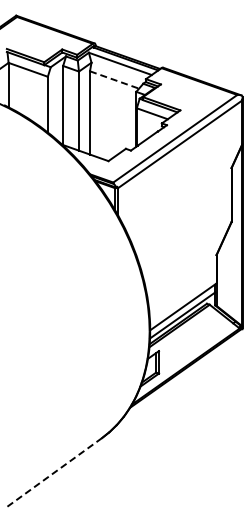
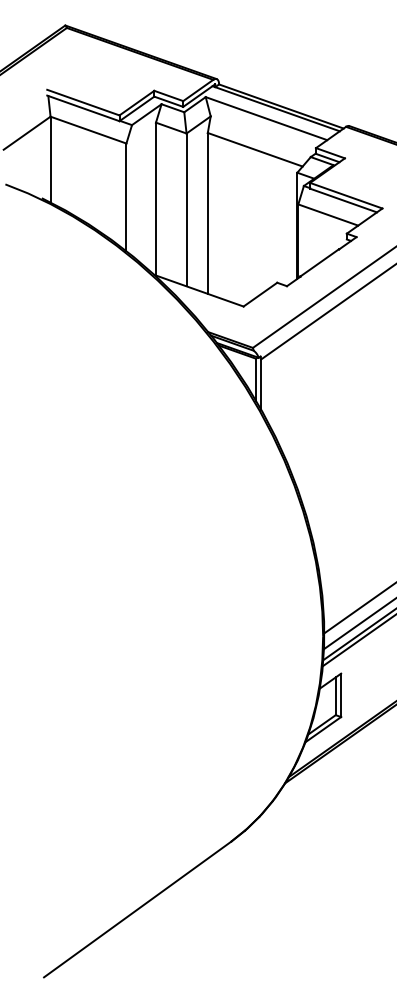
line: (115, 80) -> (257, 150), dashed -> solid
line: (53, 473) -> (137, 910), dashed -> solid

